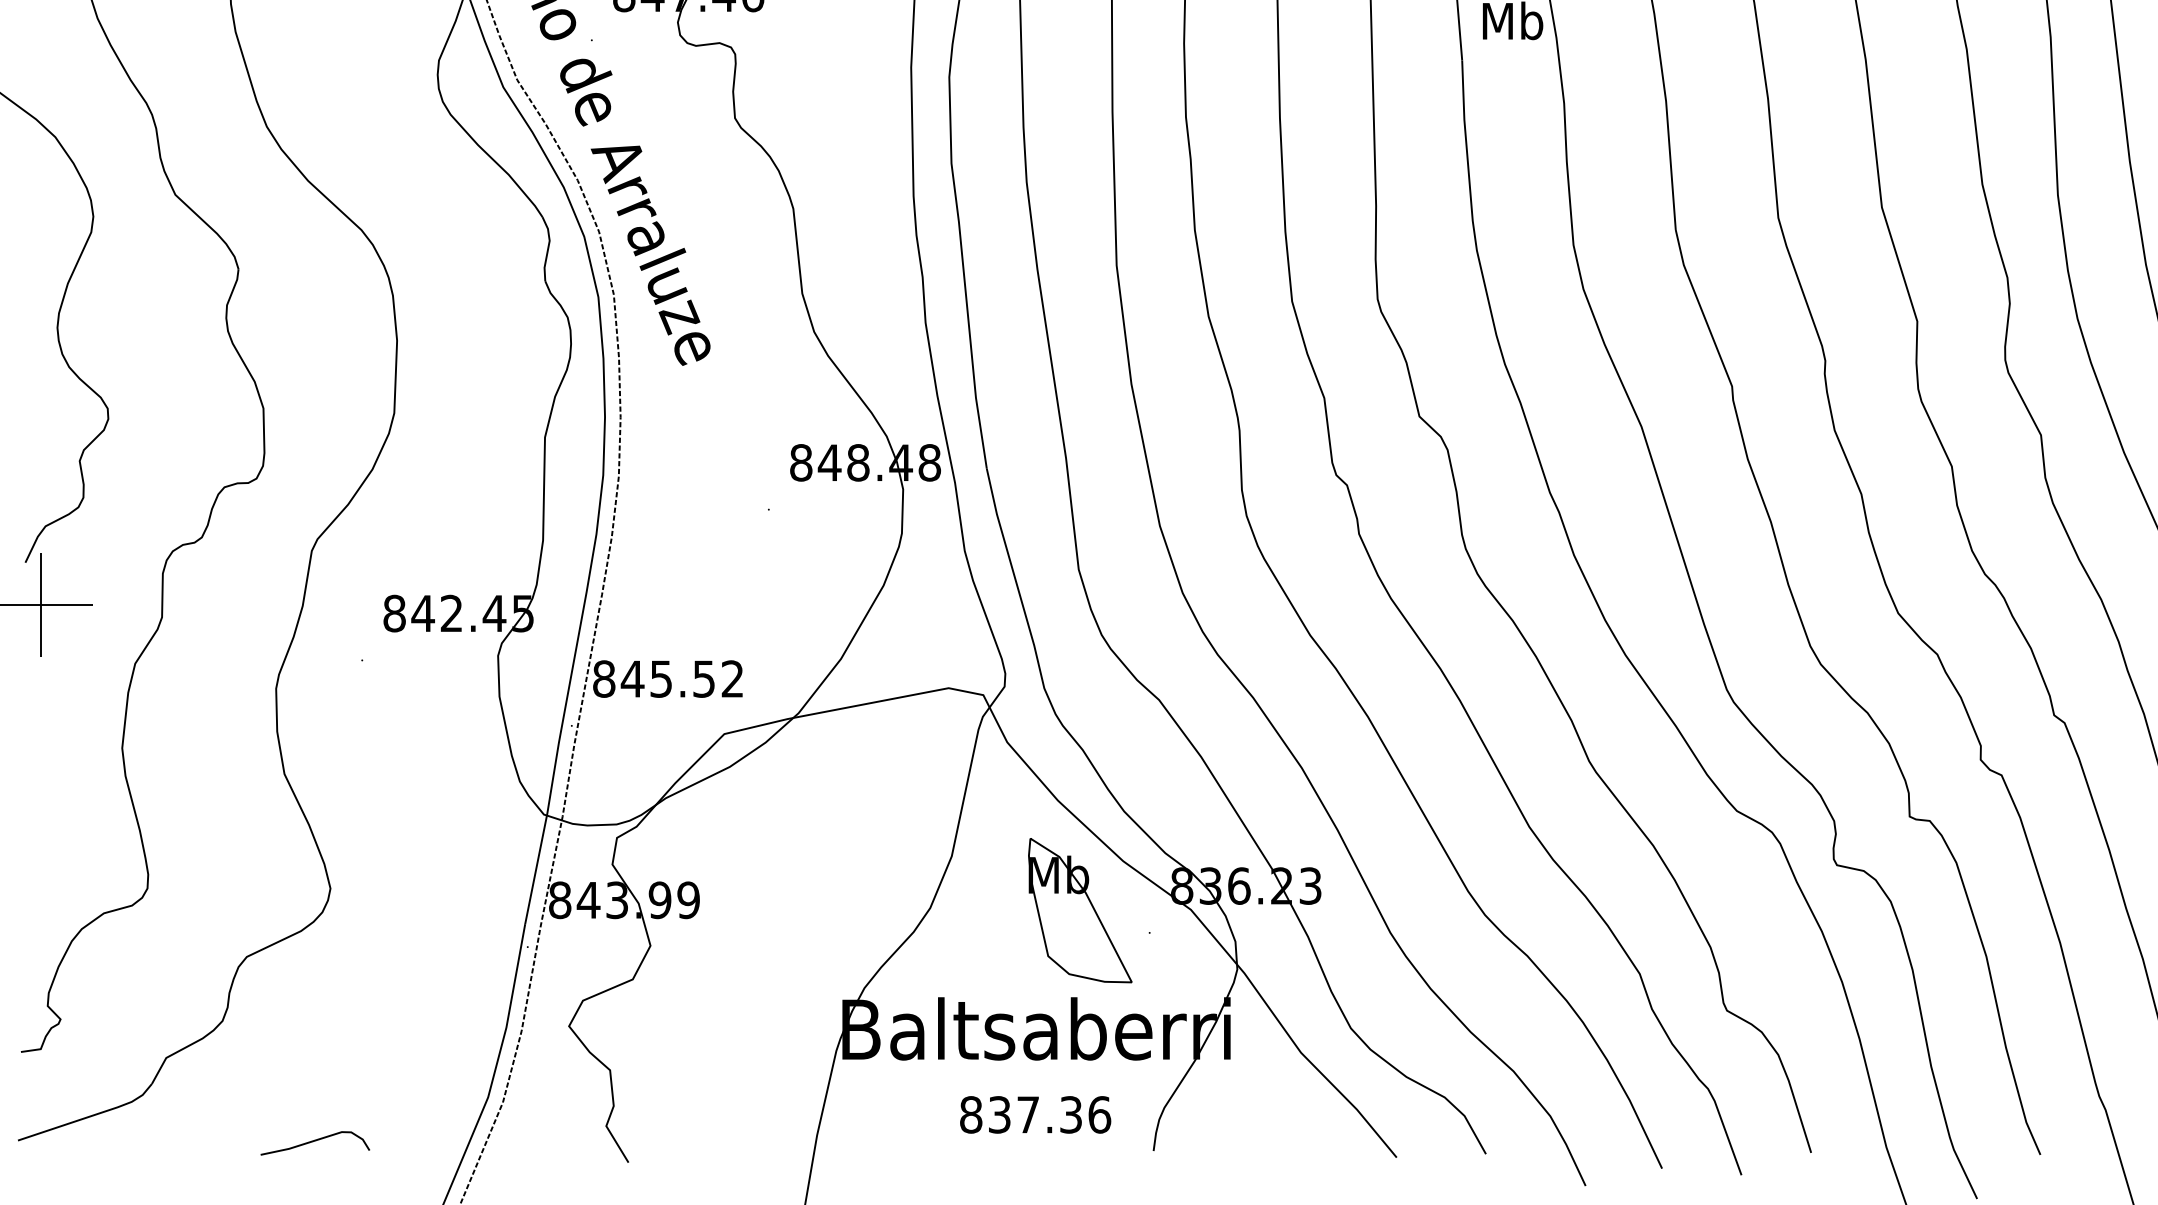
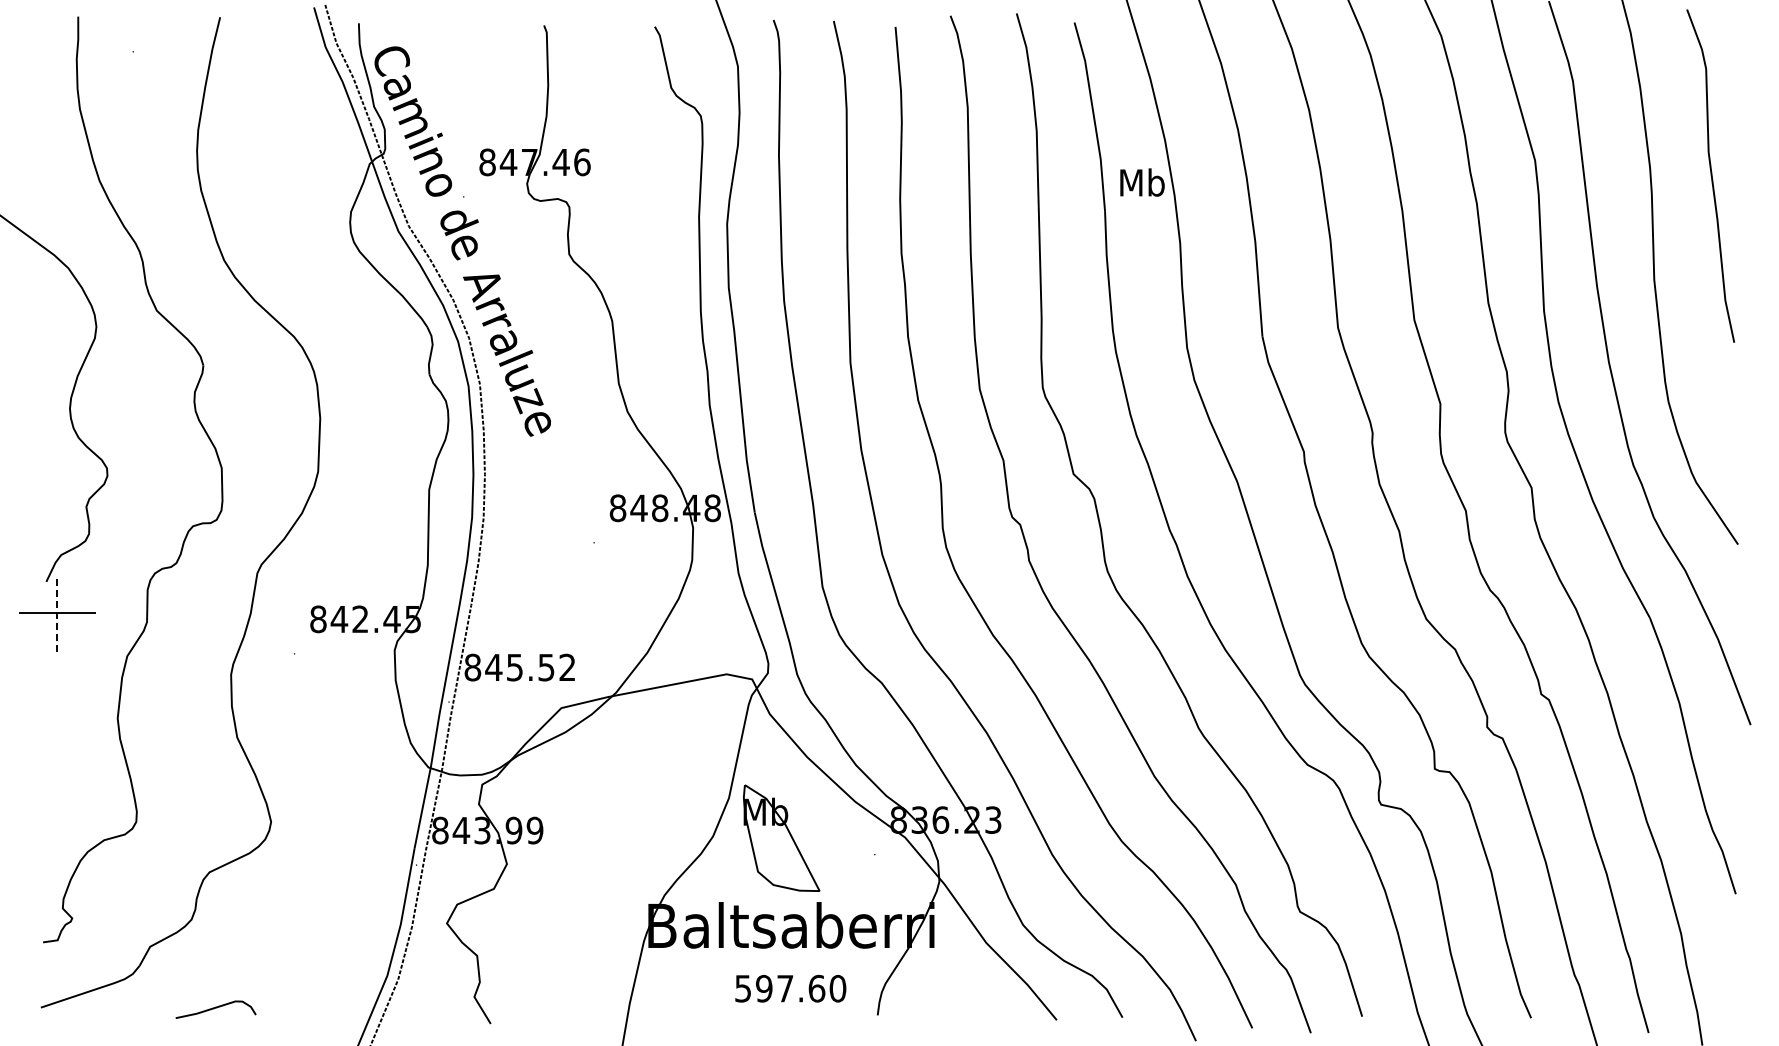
line: (40, 604) -> (57, 612), solid -> dashed
part: (1080, 909) -> (781, 837), moved
text: (1035, 1114) -> (790, 988), 837.36 -> 597.60
curve: (314, 1141) -> (215, 1008), moved

